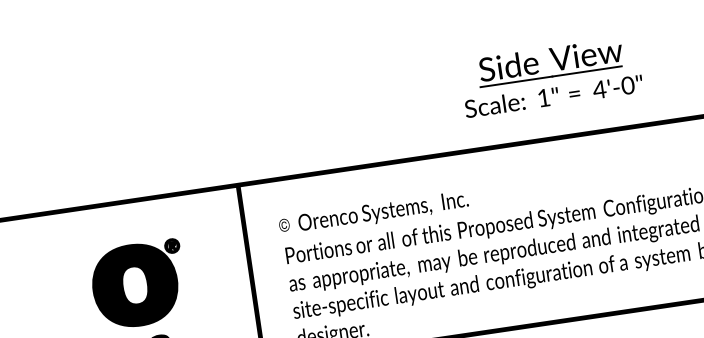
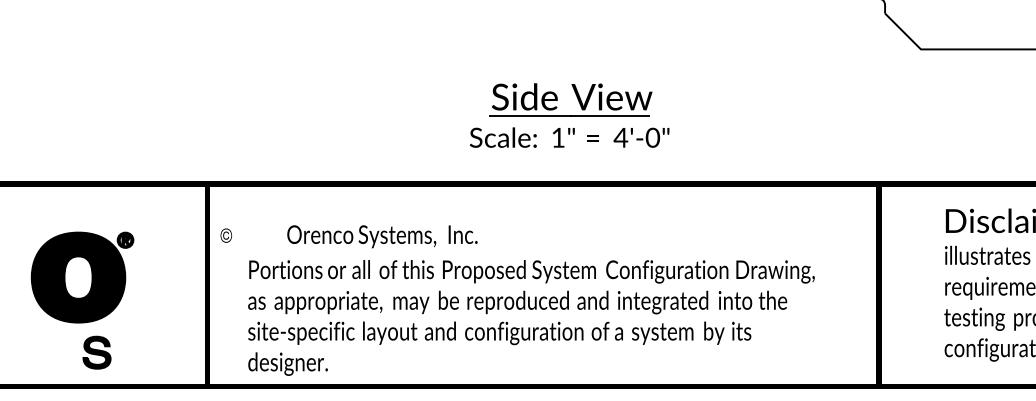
text: (383, 212) -> (382, 236), moved
text: (283, 225) -> (225, 235), moved

